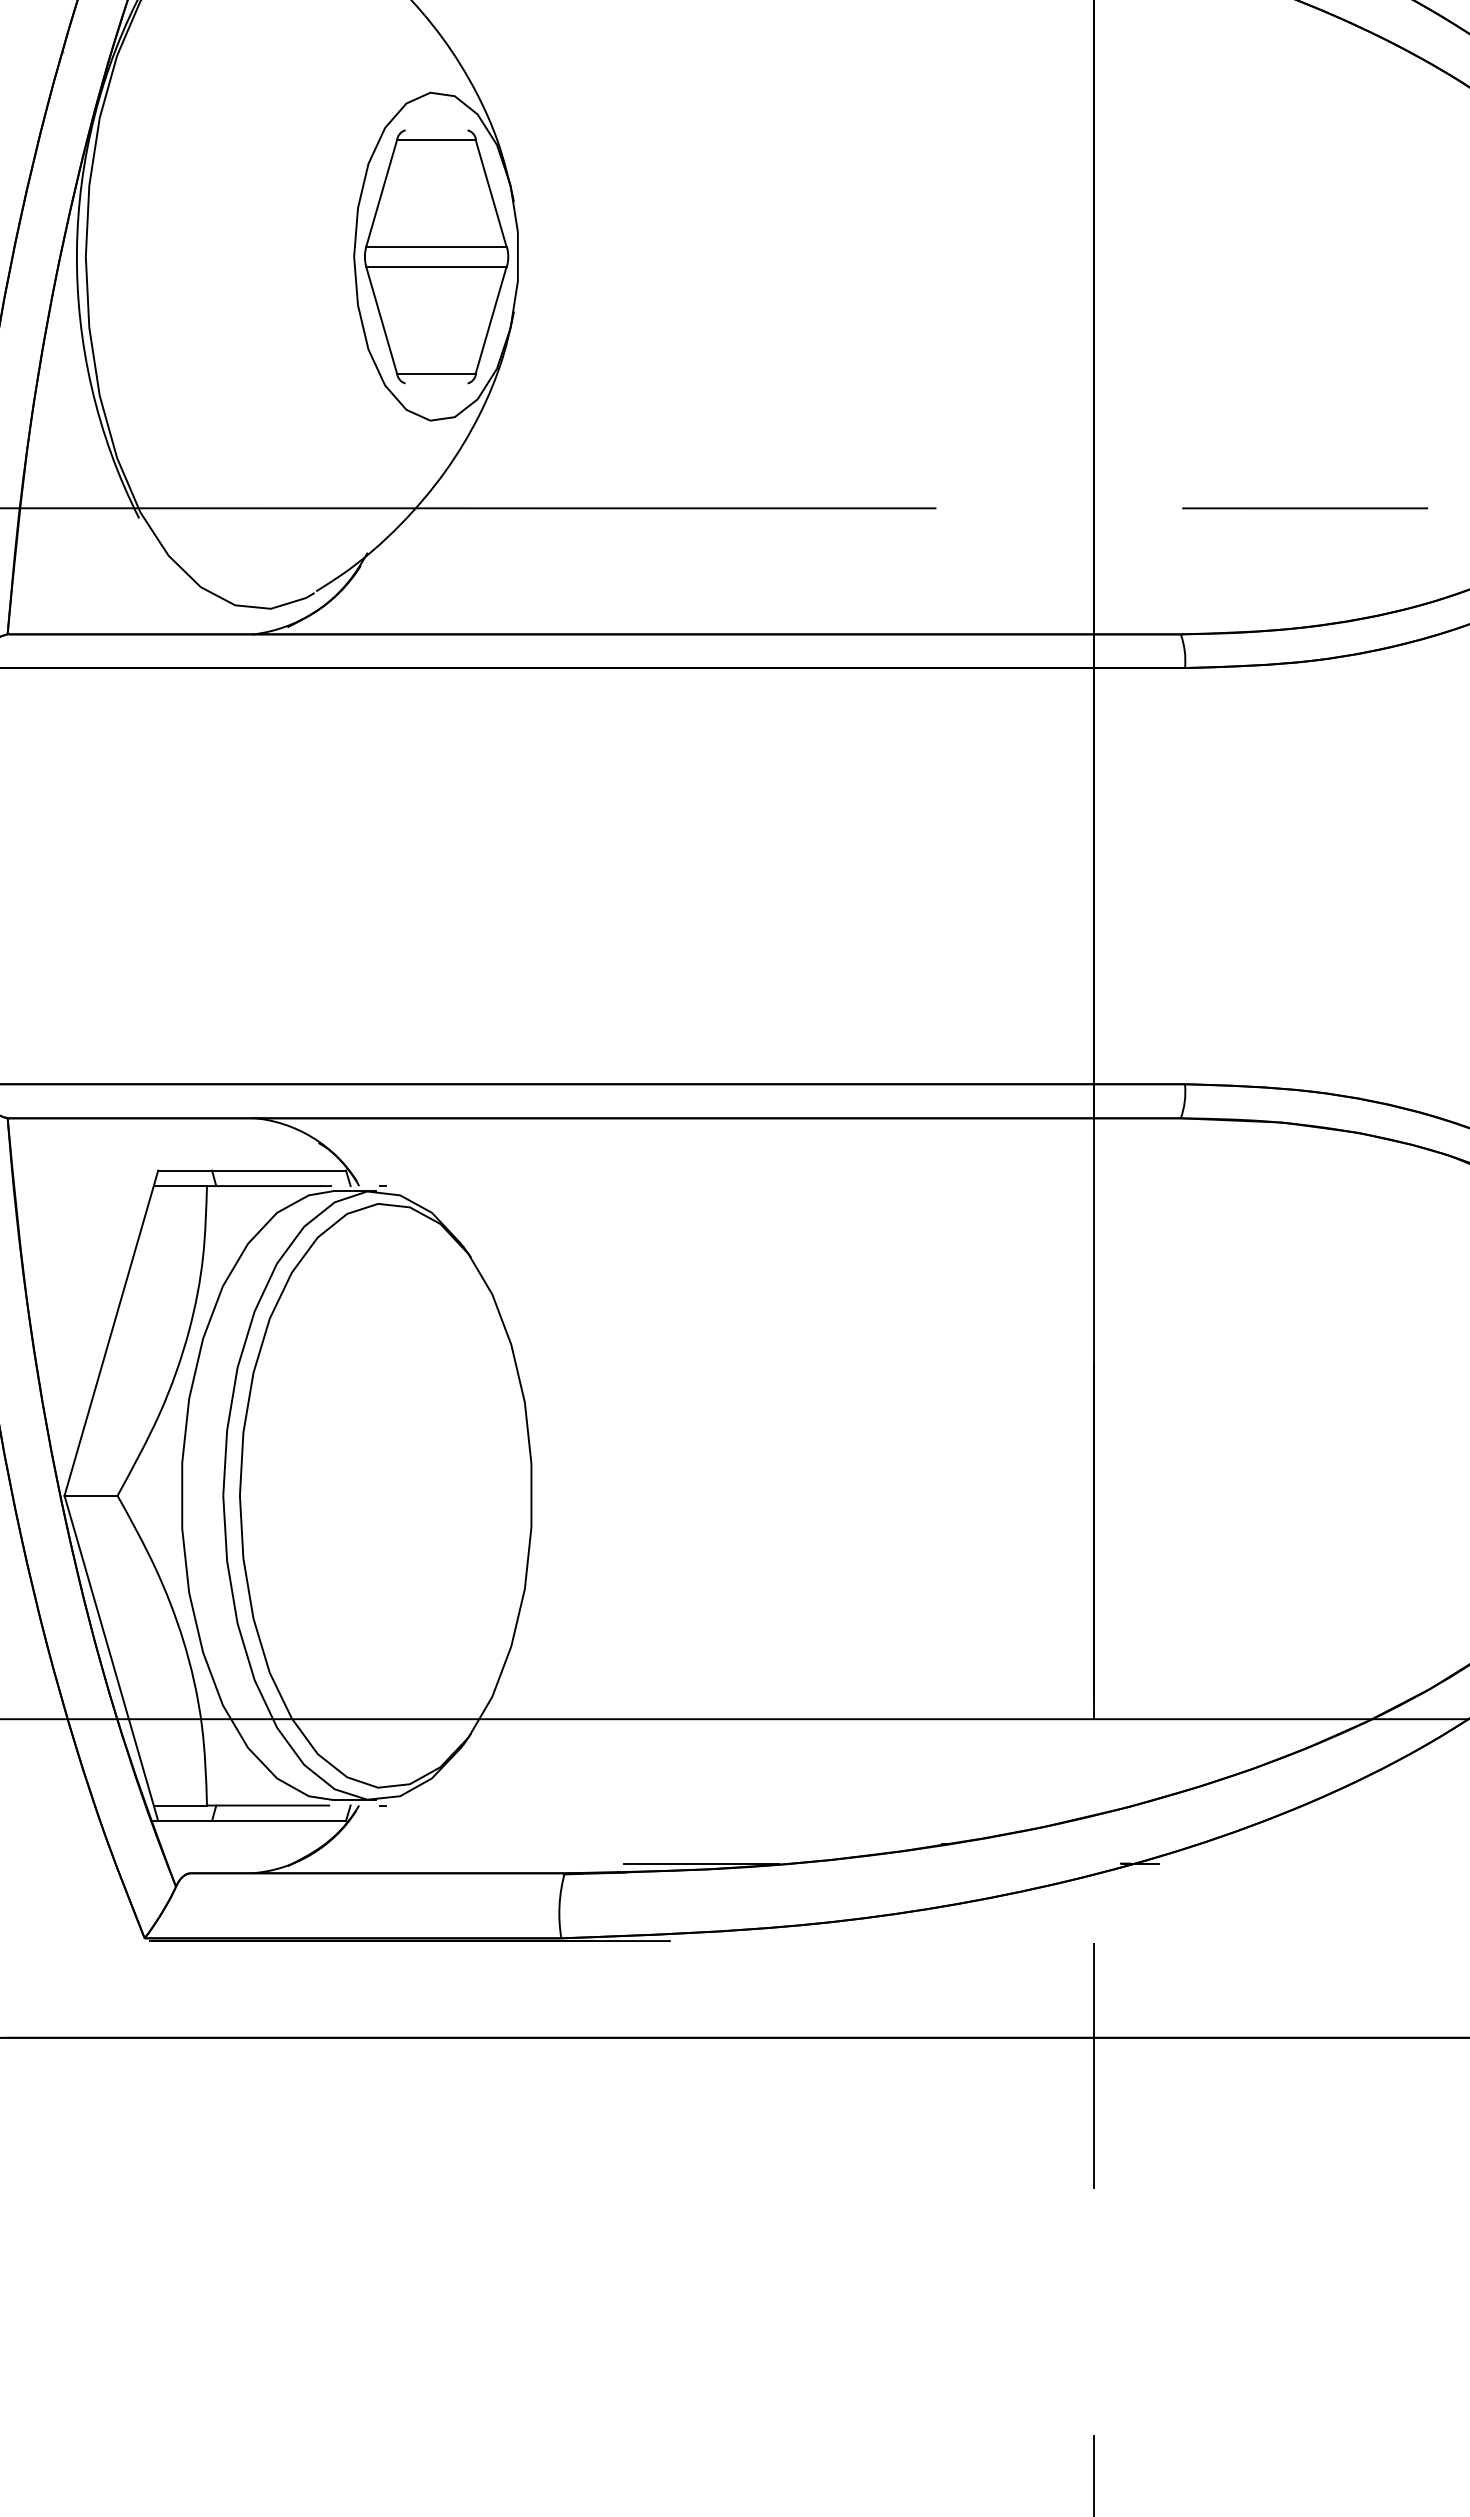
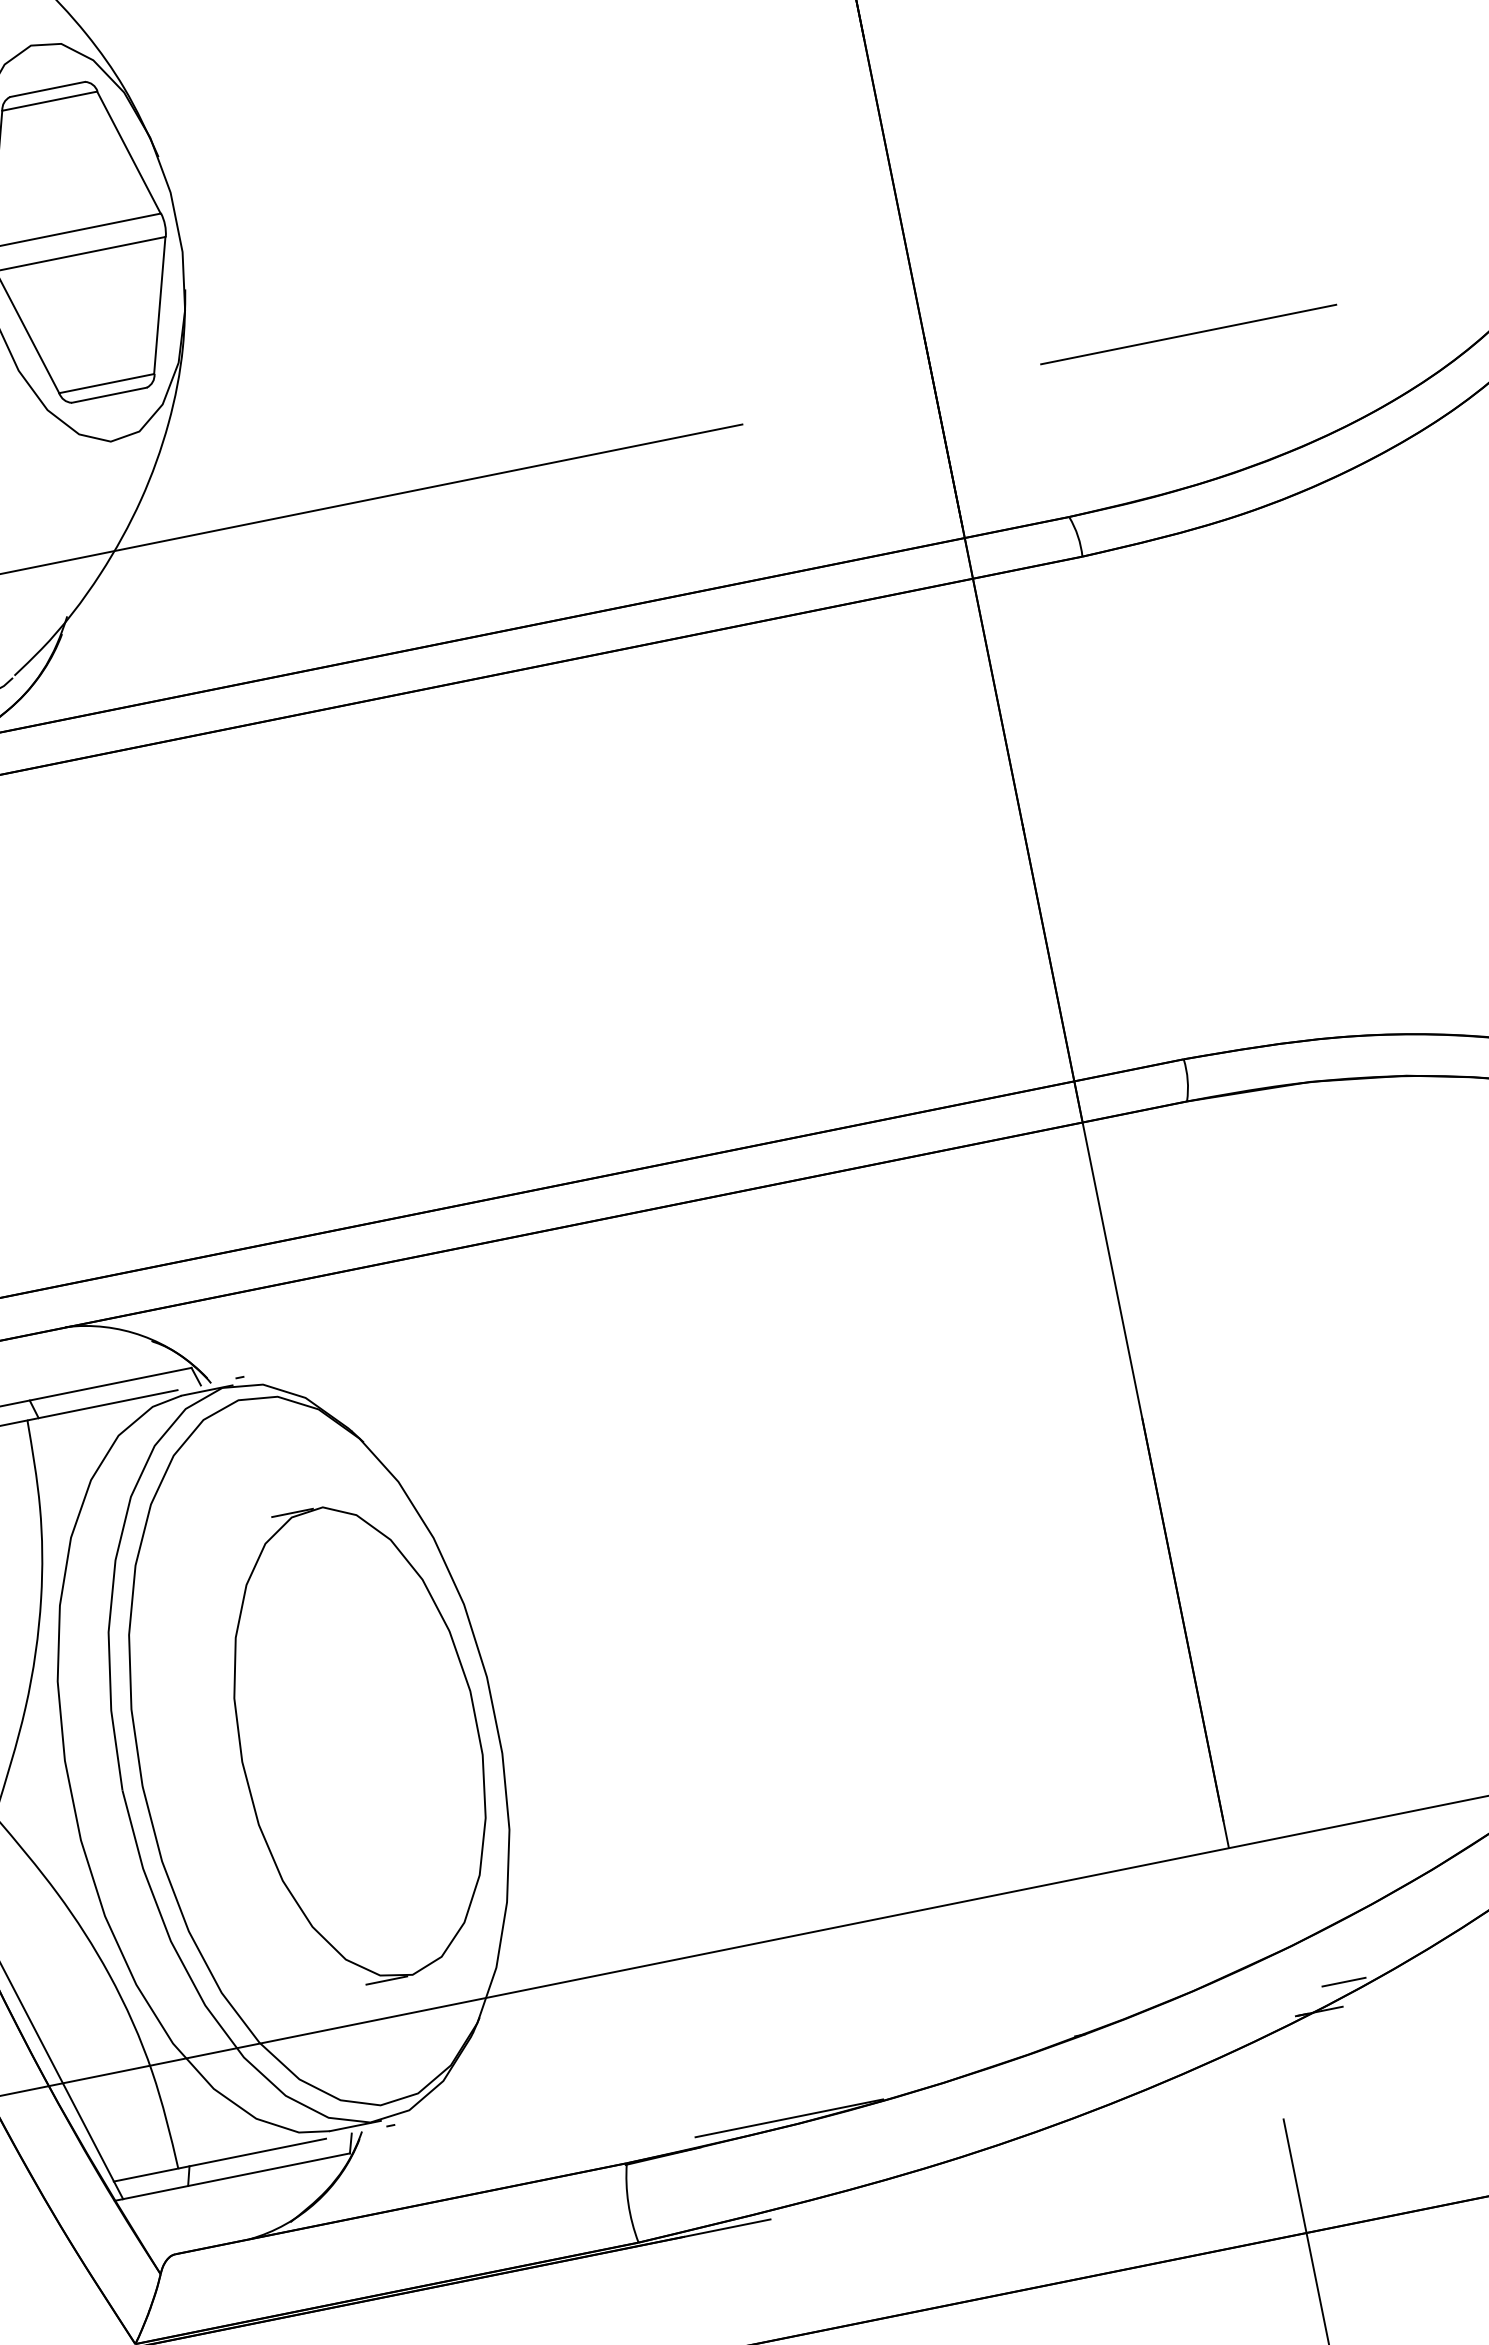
line: (436, 130) -> (47, 89), added
line: (436, 383) -> (109, 395), added
part: (419, 1495) -> (359, 1742), added
line: (1164, 1844) -> (1344, 1982), added

